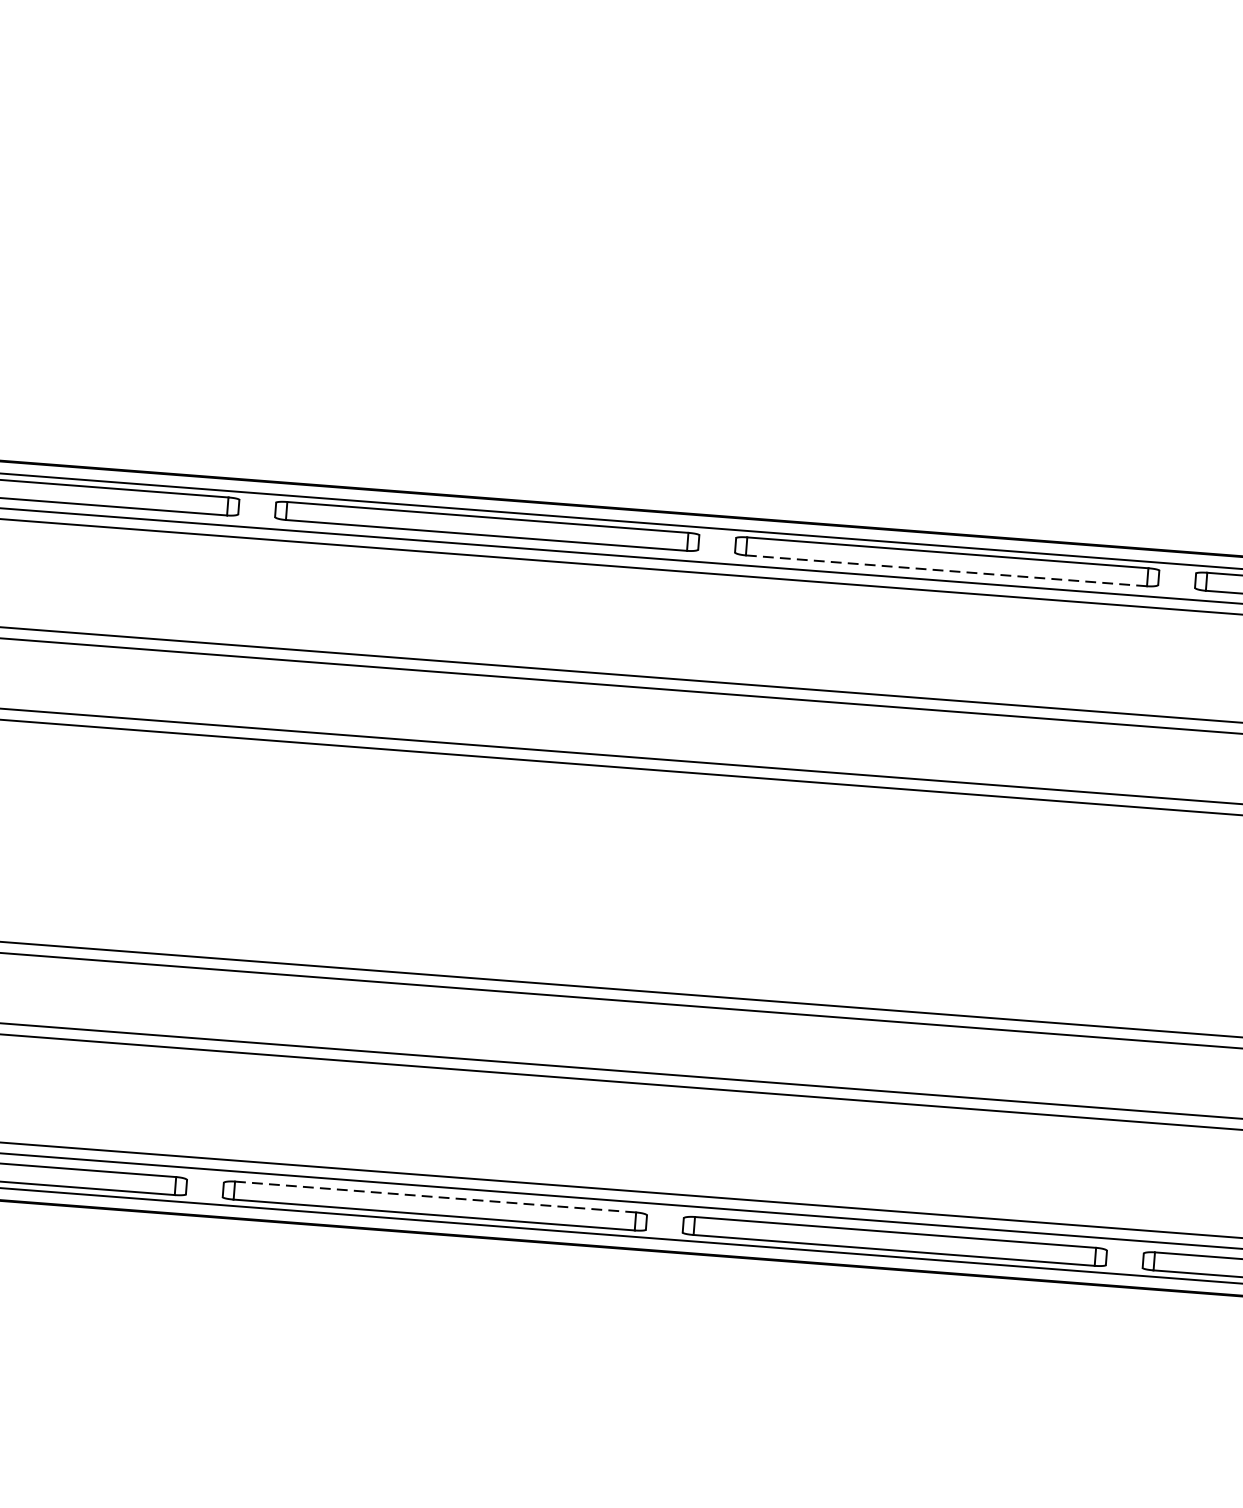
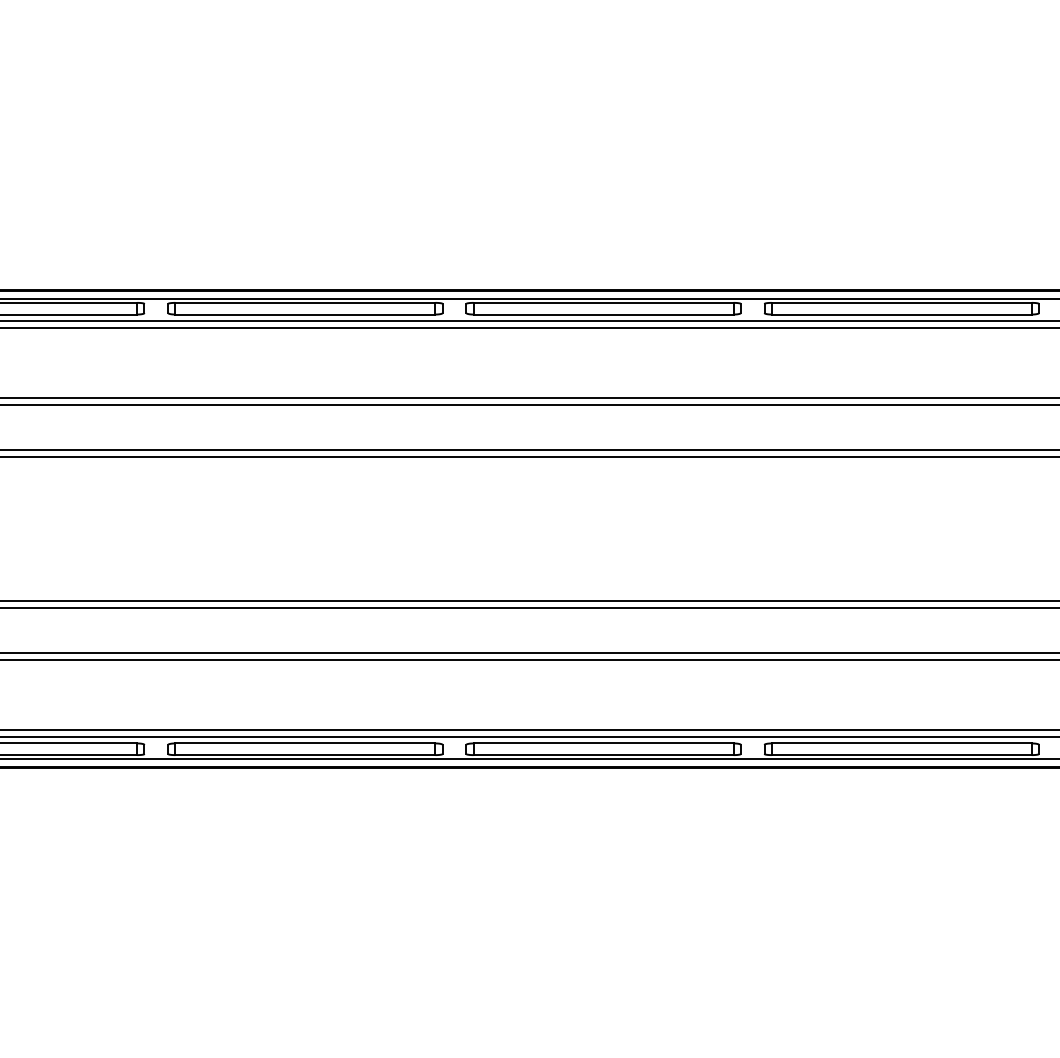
line: (946, 570) -> (603, 314), dashed -> solid
line: (435, 1197) -> (305, 743), dashed -> solid

